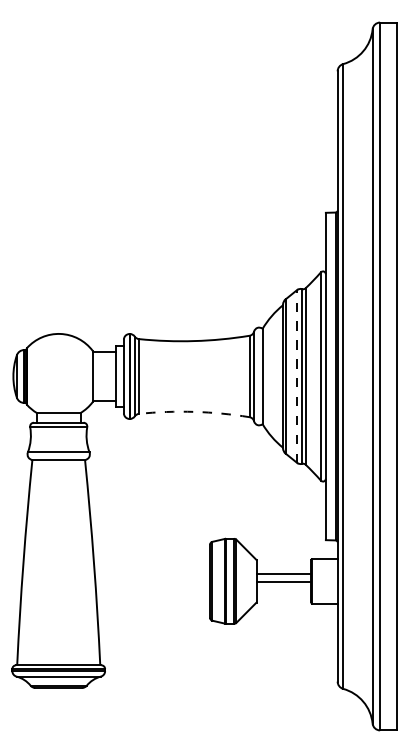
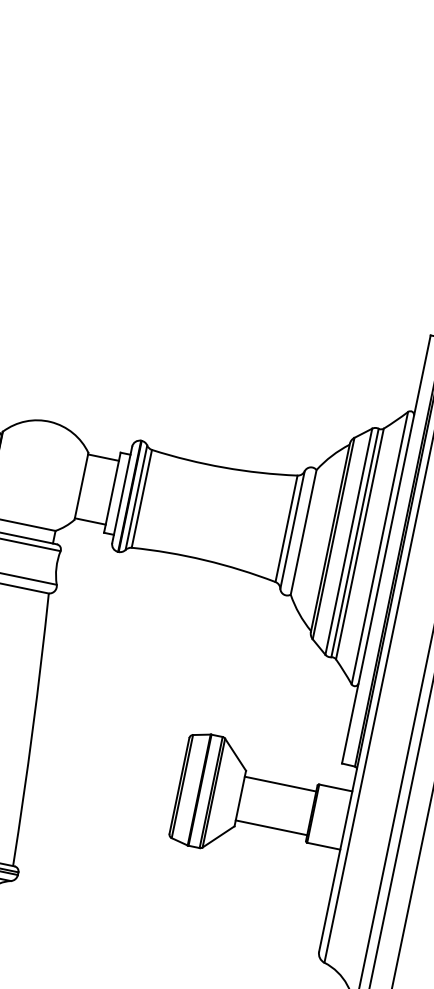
line: (297, 375) -> (349, 540), dashed -> solid
arc: (194, 411) -> (205, 559), dashed -> solid
line: (283, 574) -> (270, 828), moved
line: (283, 581) -> (280, 783), moved

